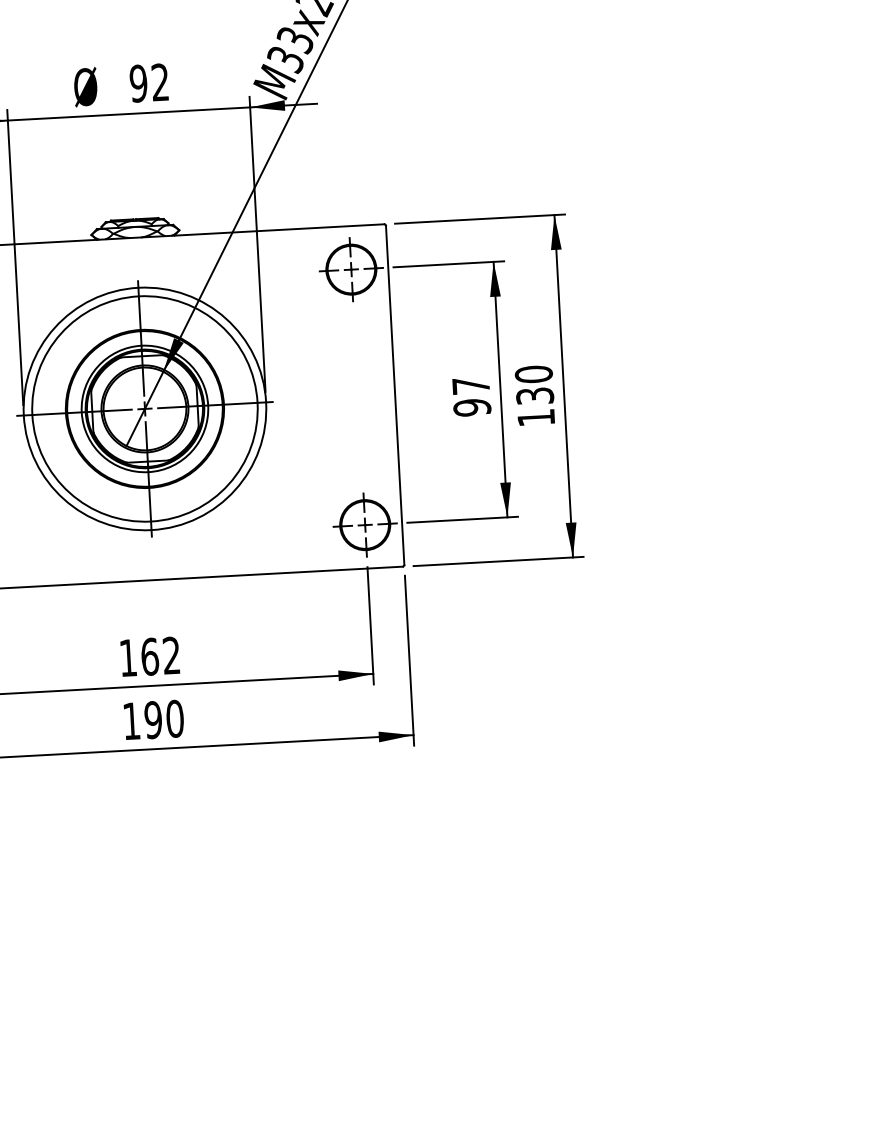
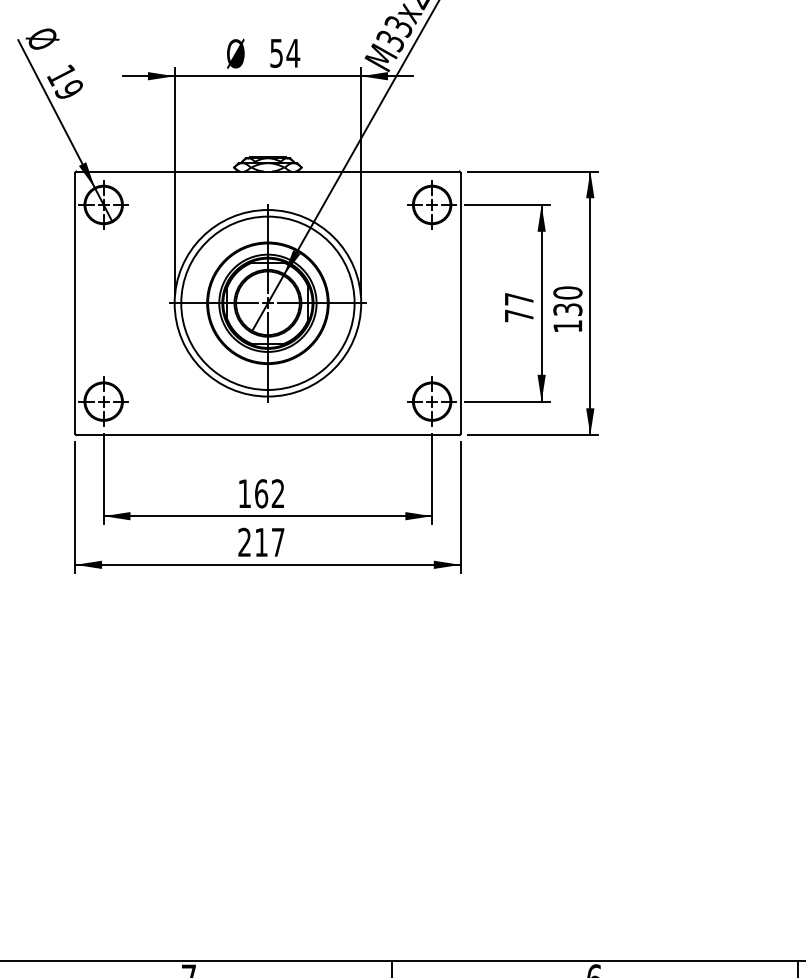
text: (150, 81) -> (285, 52), 92 -> 54
text: (471, 407) -> (518, 315), 97 -> 77
text: (153, 720) -> (261, 542), 190 -> 217

